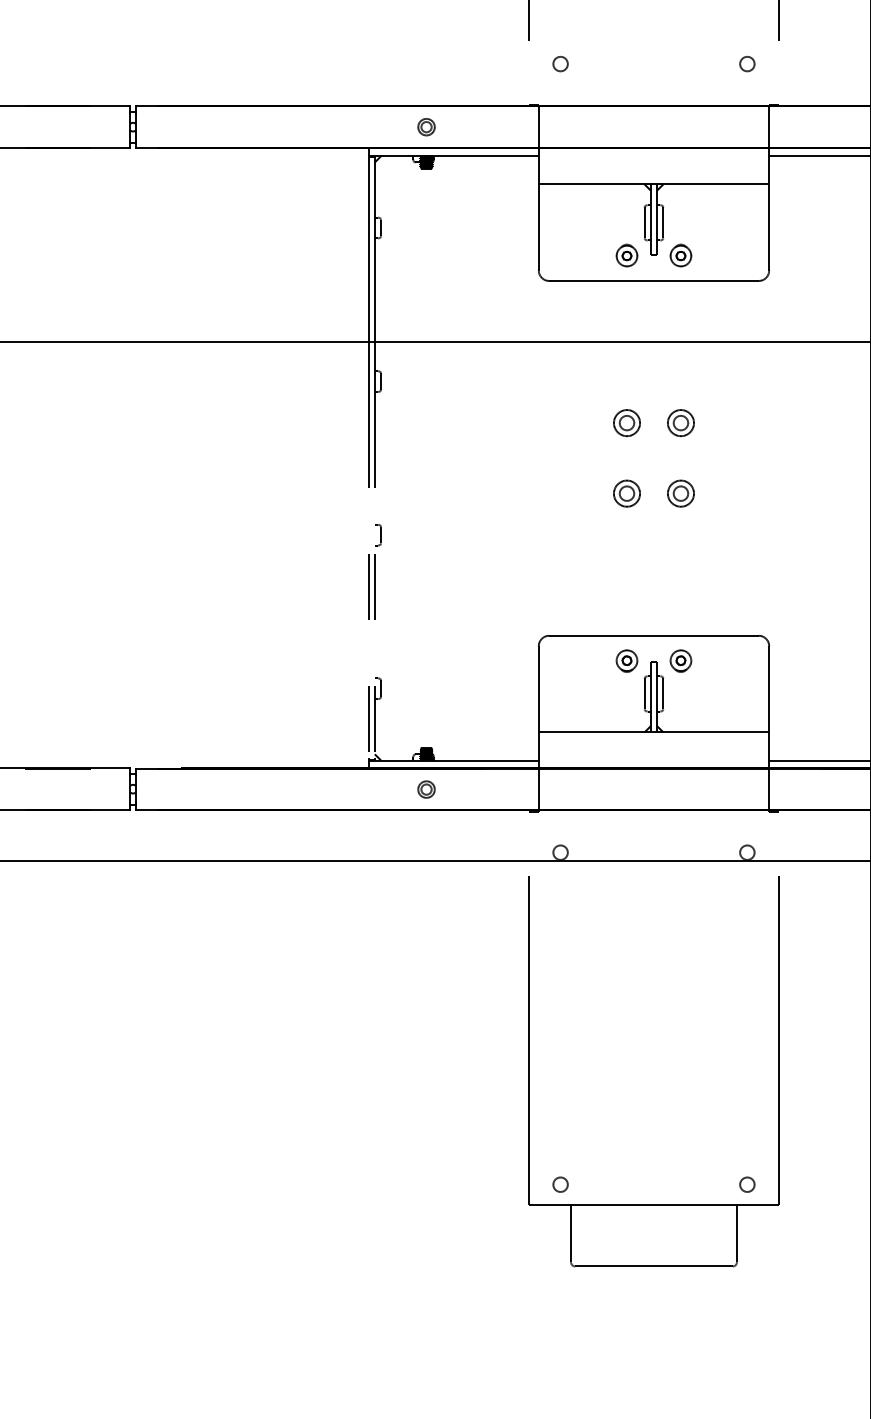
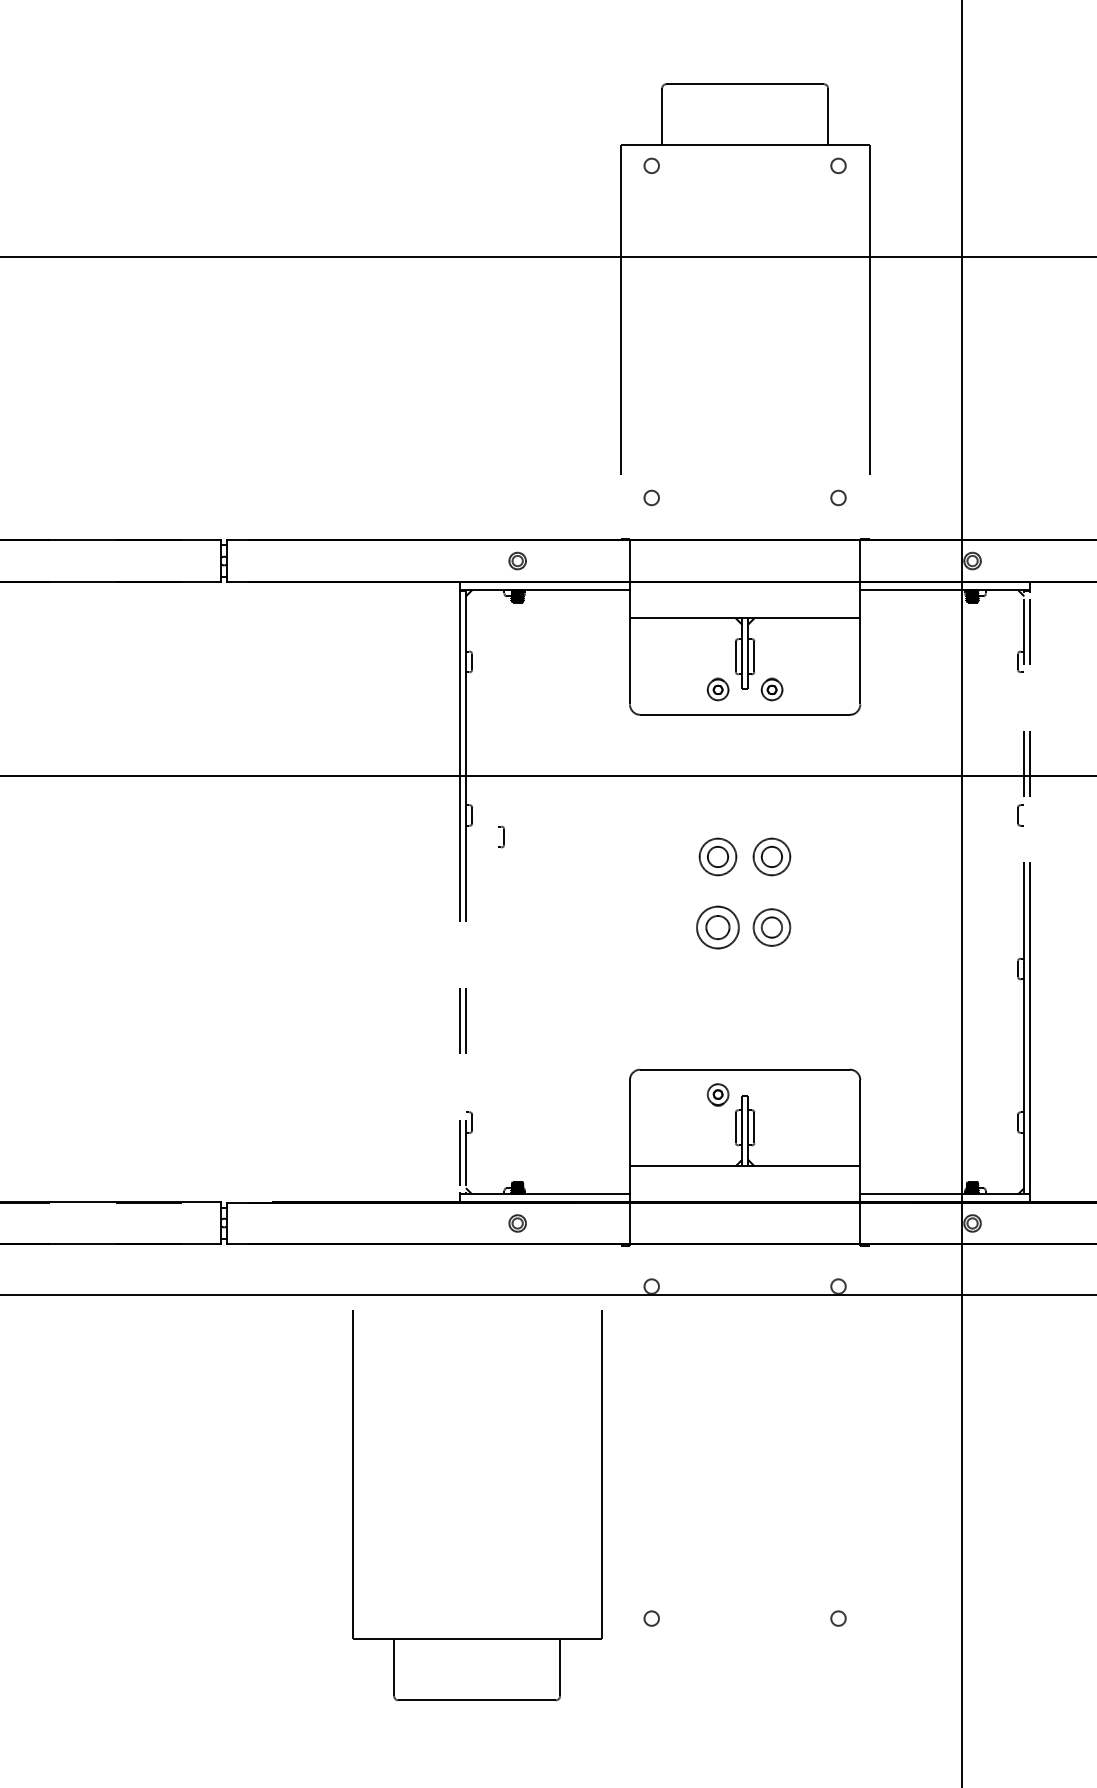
part: (627, 422) -> (718, 856), size x1.4
part: (681, 422) -> (772, 856), size x1.4
part: (627, 493) -> (718, 927), size x1.6
part: (681, 493) -> (772, 927), size x1.4
part: (378, 534) -> (501, 836), moved
part: (680, 660) -> (771, 1094), removed
part: (530, 1071) -> (353, 1505), moved

